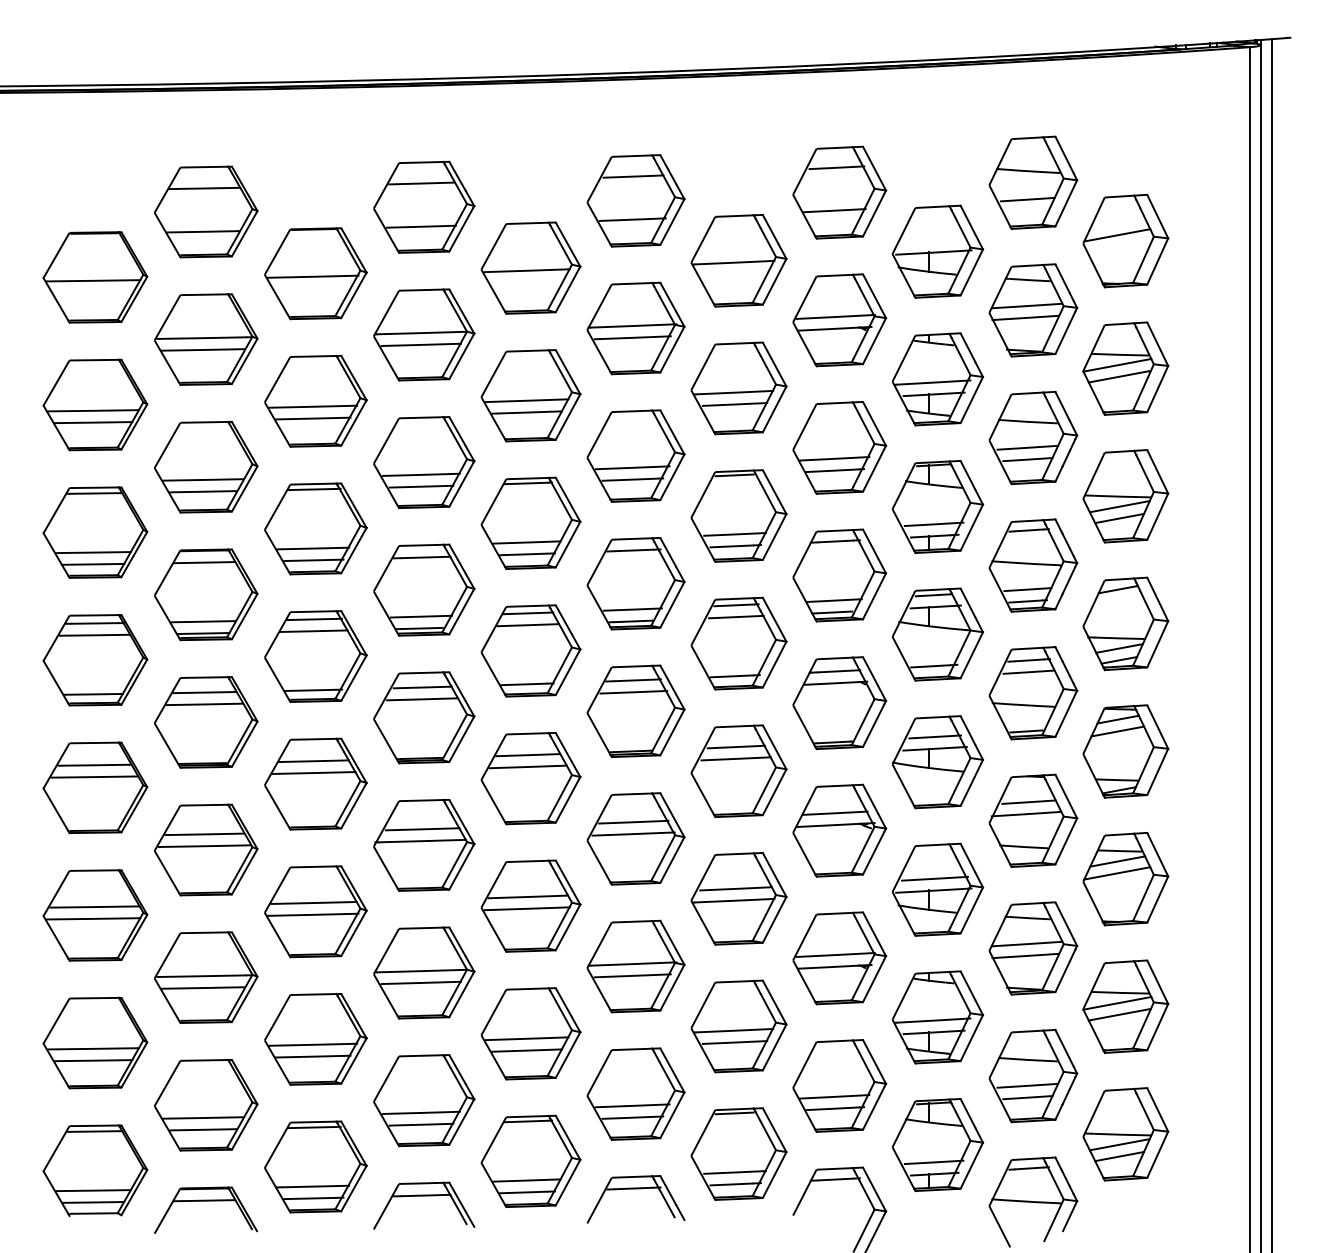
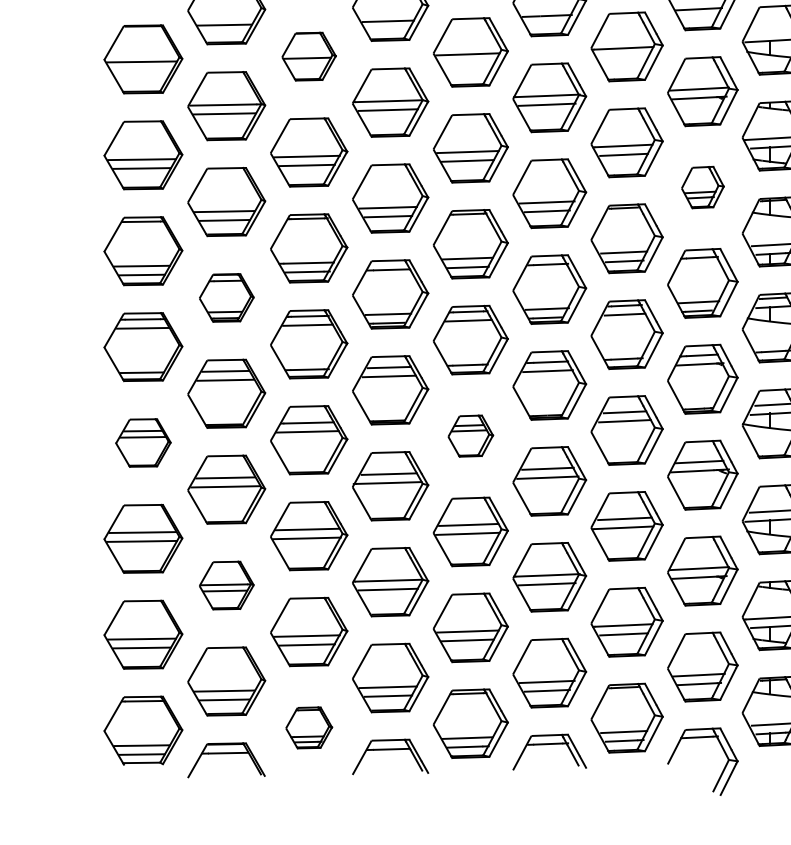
part: (315, 273) -> (308, 56), size x0.7
part: (839, 447) -> (702, 187), size x0.6
part: (206, 594) -> (226, 297), size x0.7
part: (530, 778) -> (470, 435), size x0.6
part: (95, 787) -> (143, 442), size x0.7
part: (206, 977) -> (226, 585), size x0.7
part: (315, 1166) -> (308, 727), size x0.6

